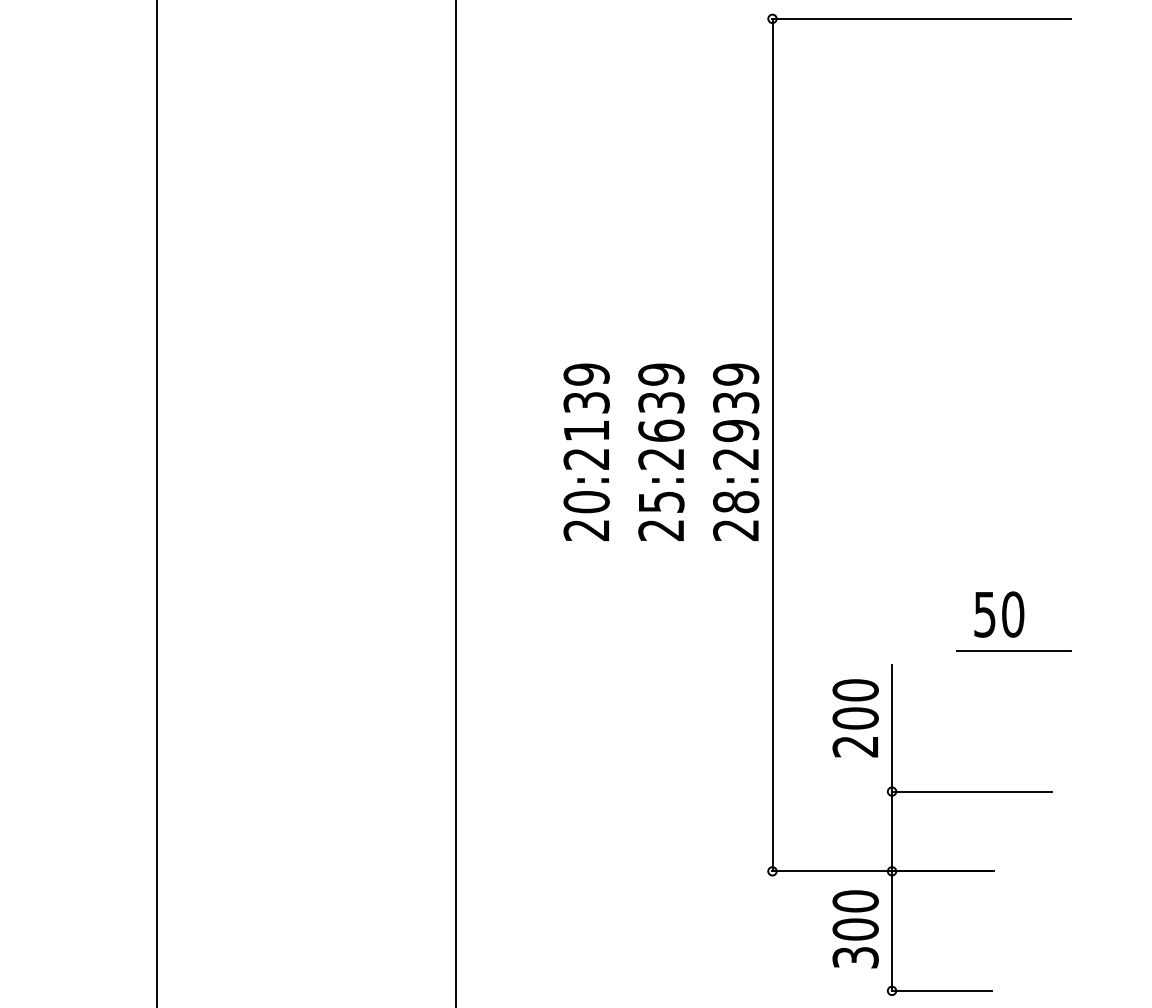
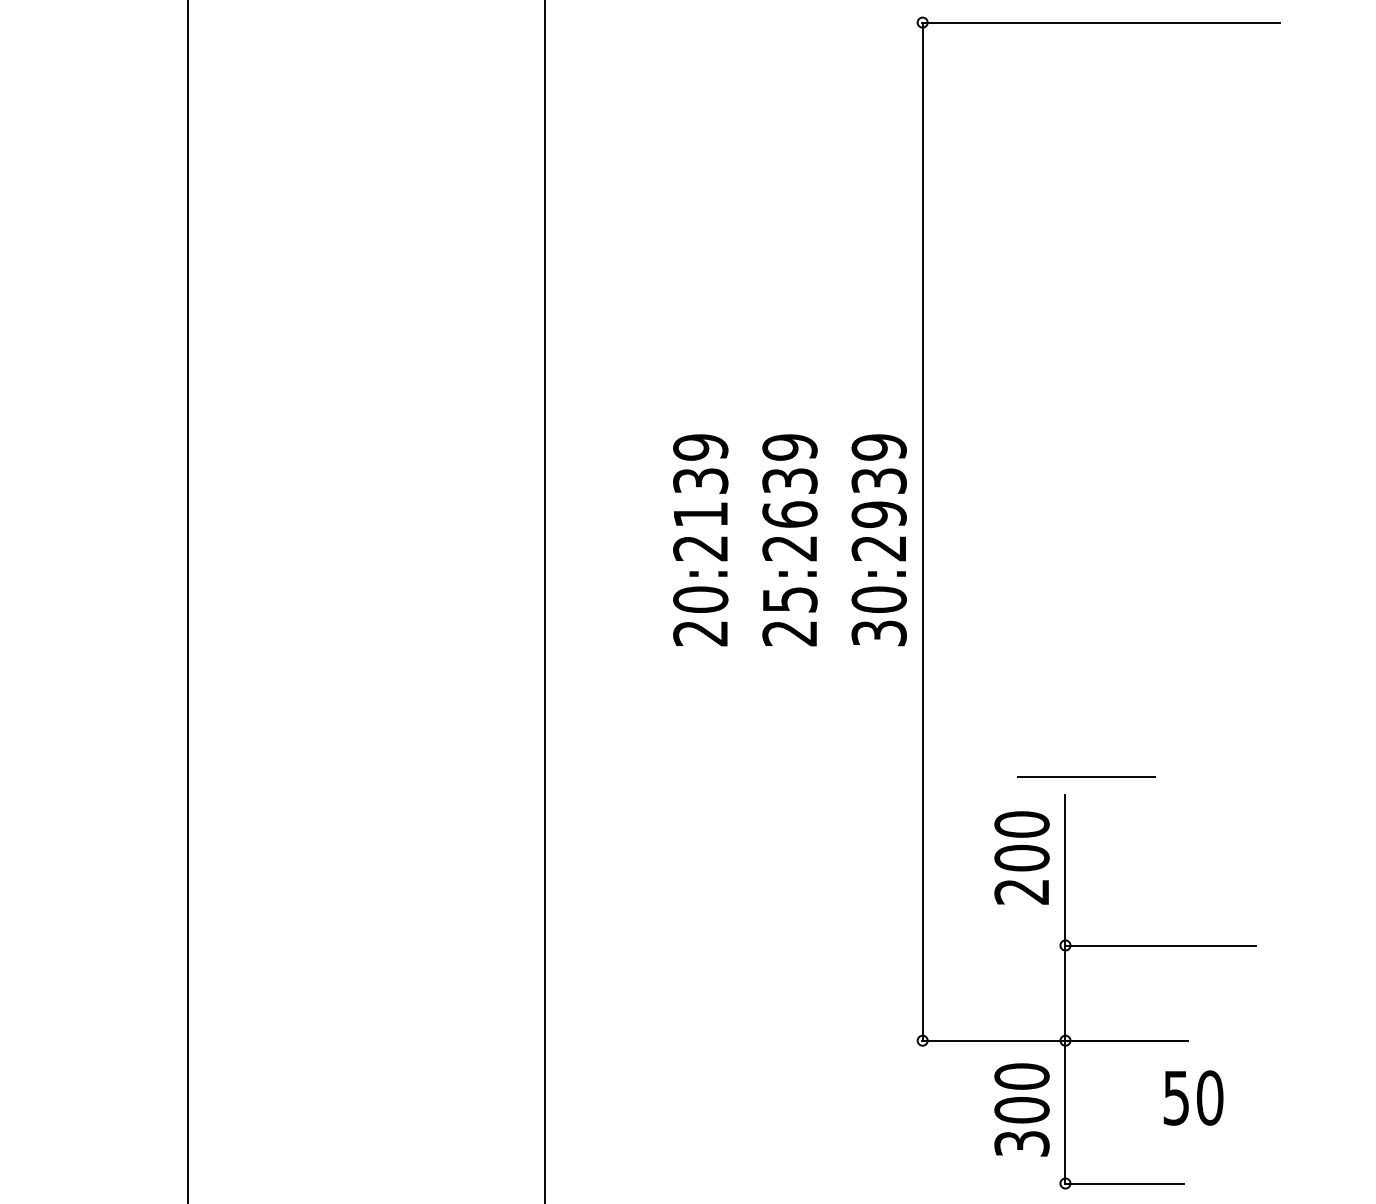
text: (735, 516) -> (878, 616), 28:2939 -> 30:2939
text: (999, 614) -> (1193, 1097), moved
line: (1014, 650) -> (1086, 776), moved

